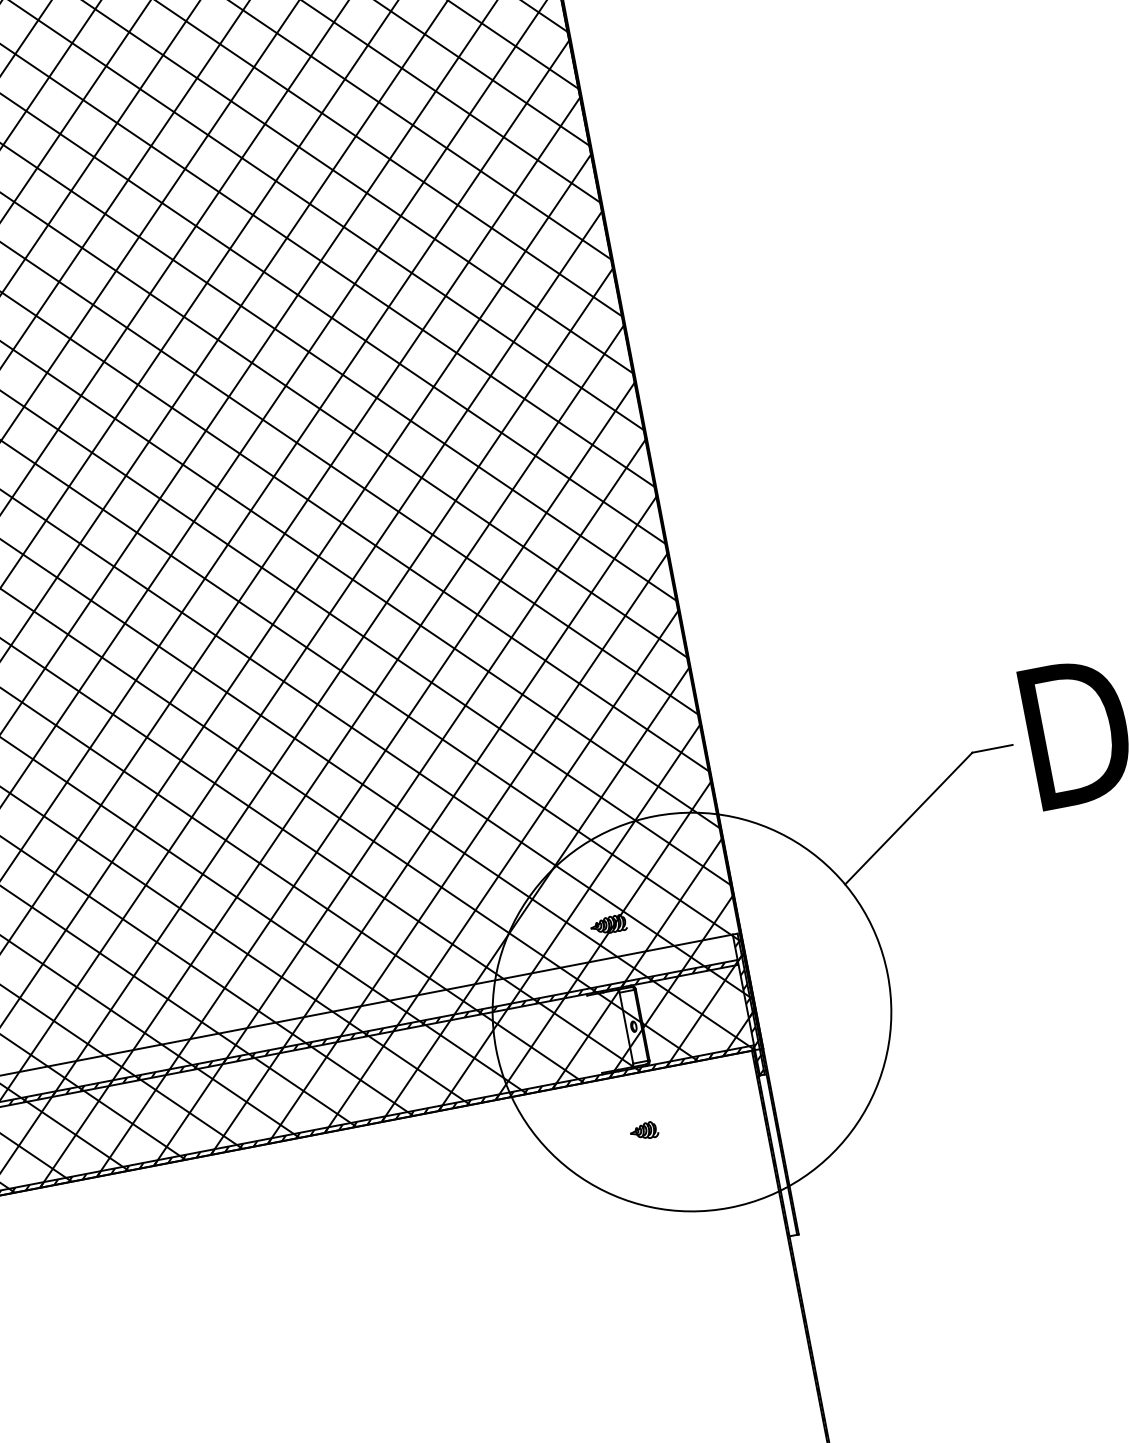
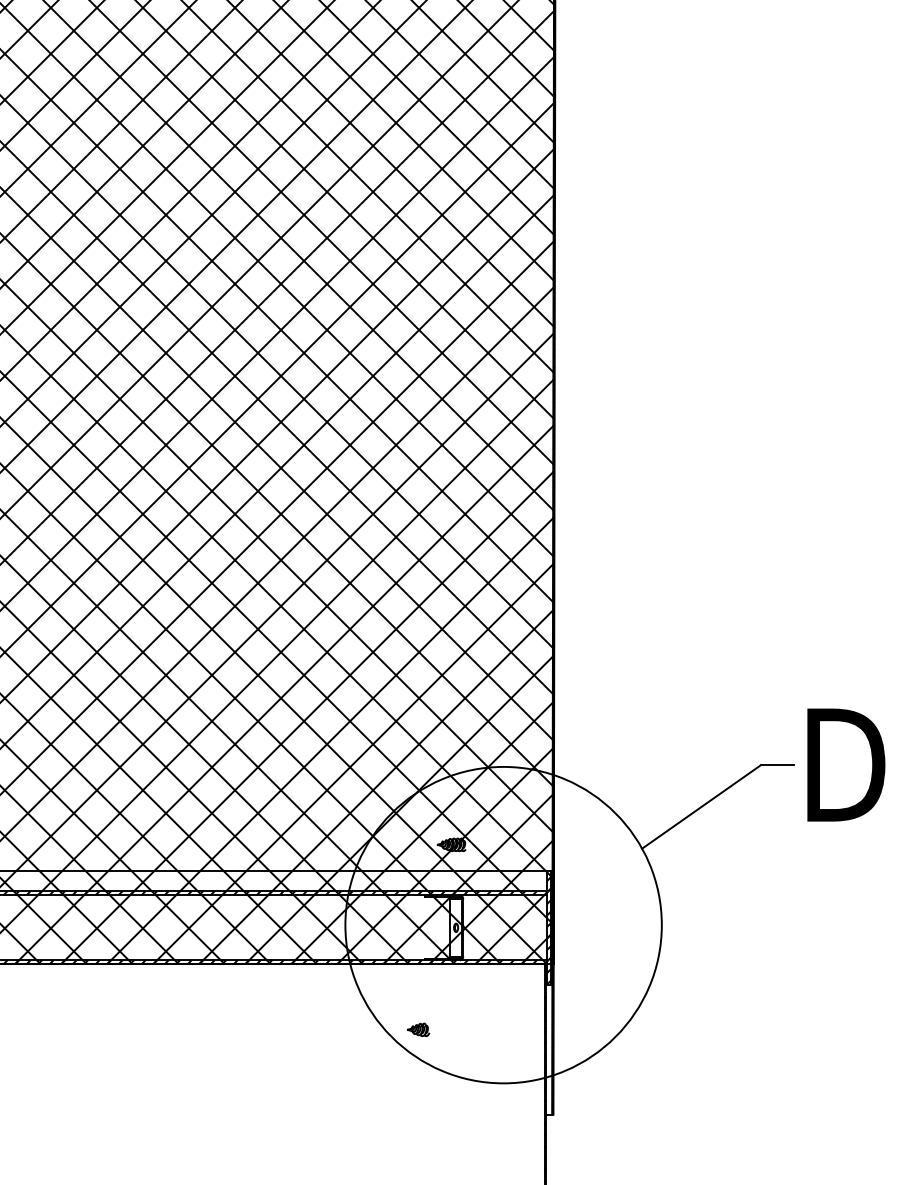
part: (644, 1130) -> (418, 1029), moved

